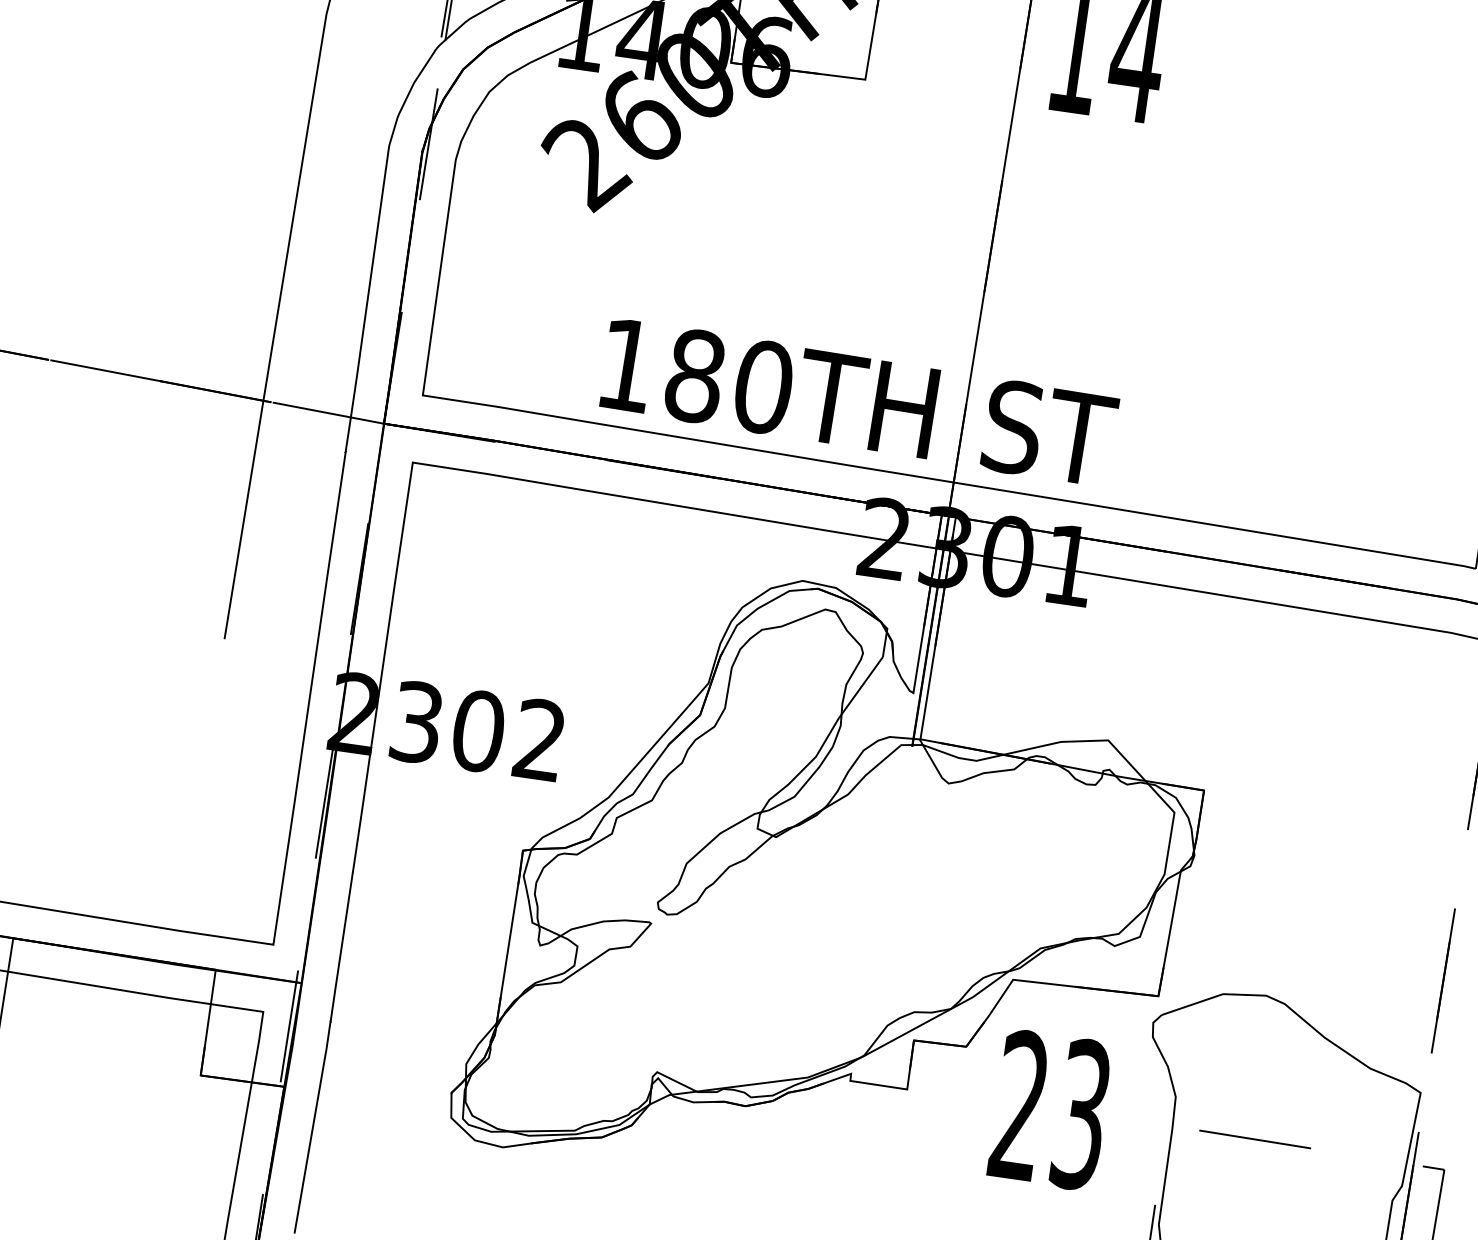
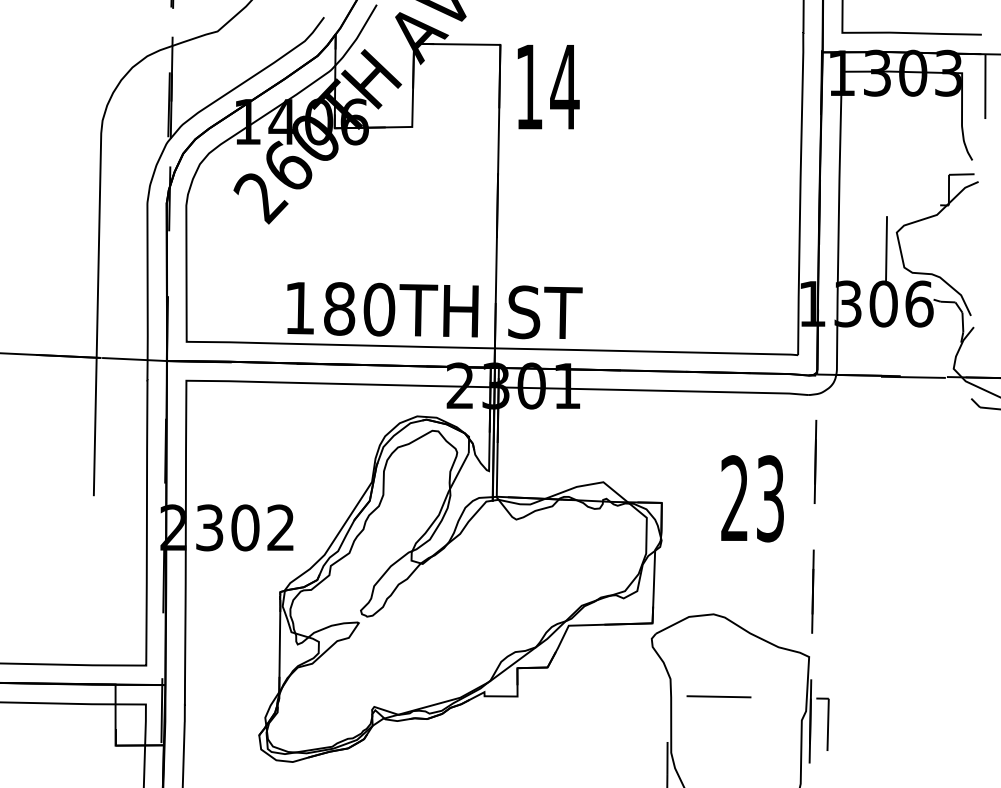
text: (1050, 1109) -> (752, 498), moved

